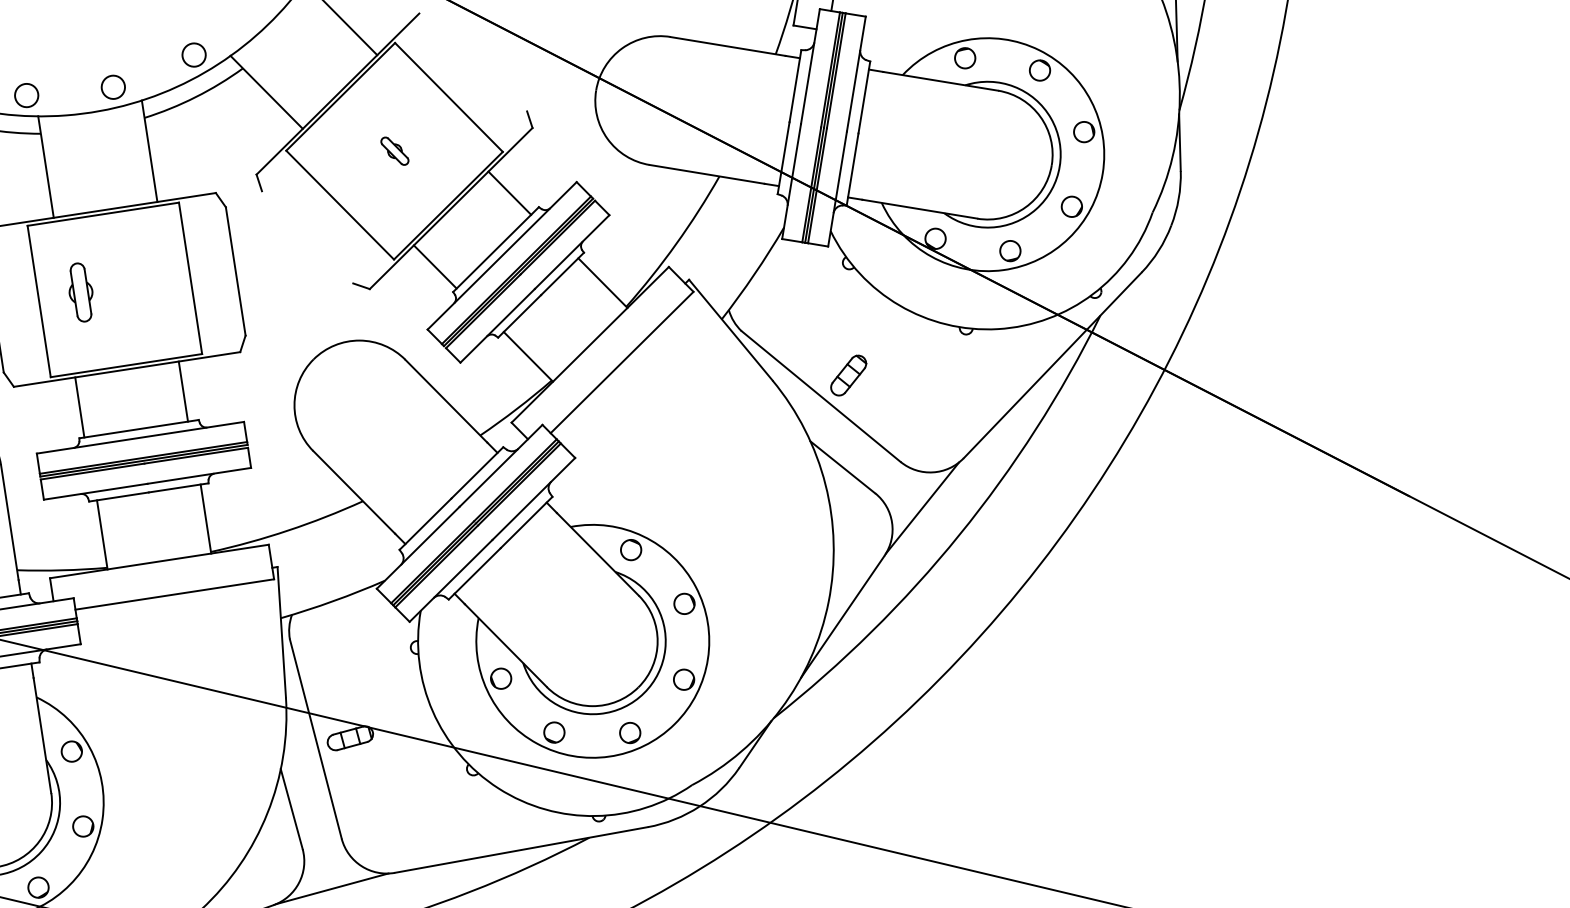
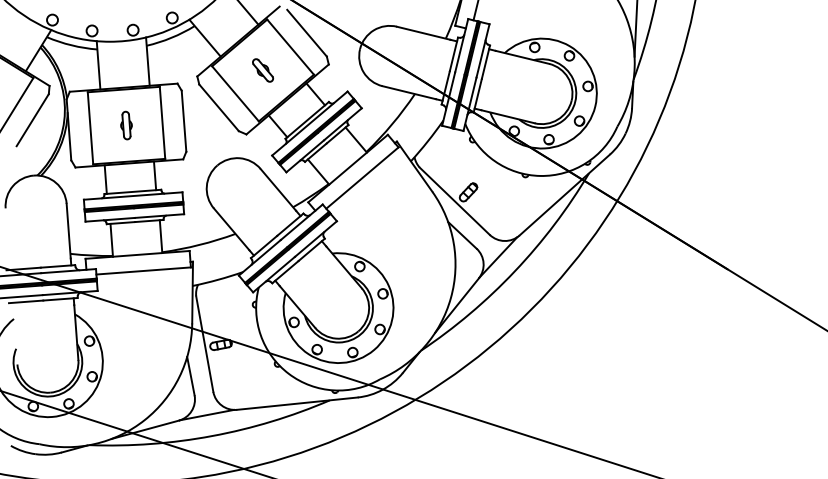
line: (480, 63) -> (306, 32), added
part: (395, 151) -> (263, 70), size x1.67
line: (306, 236) -> (218, 107), added
part: (80, 292) -> (126, 125), moved

